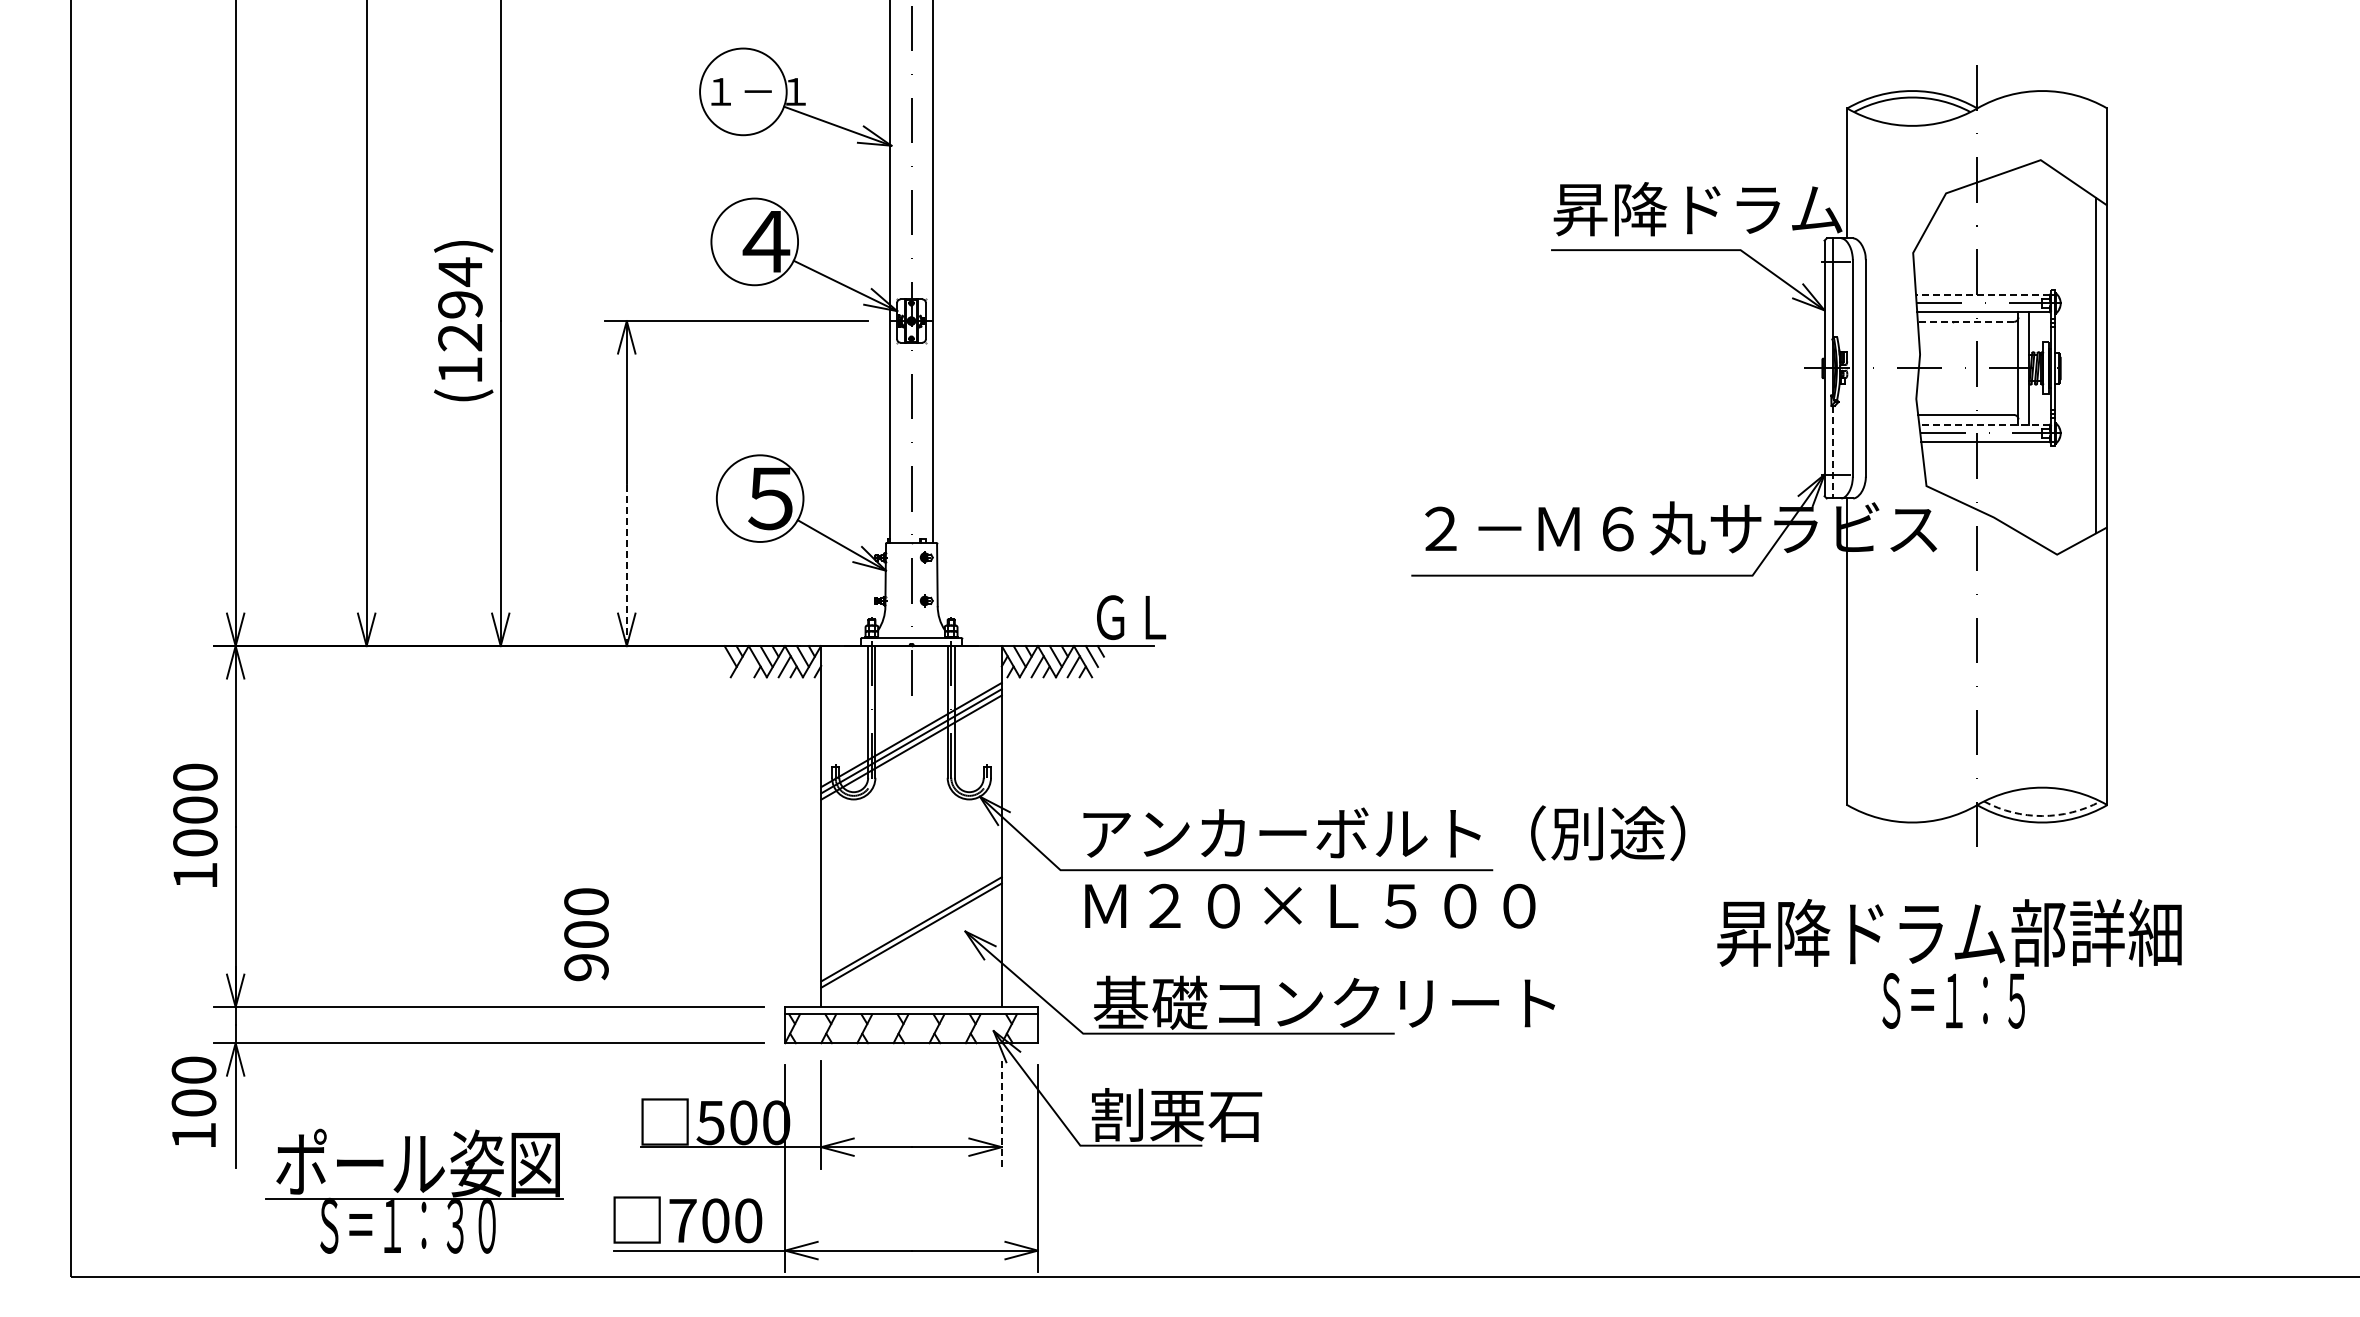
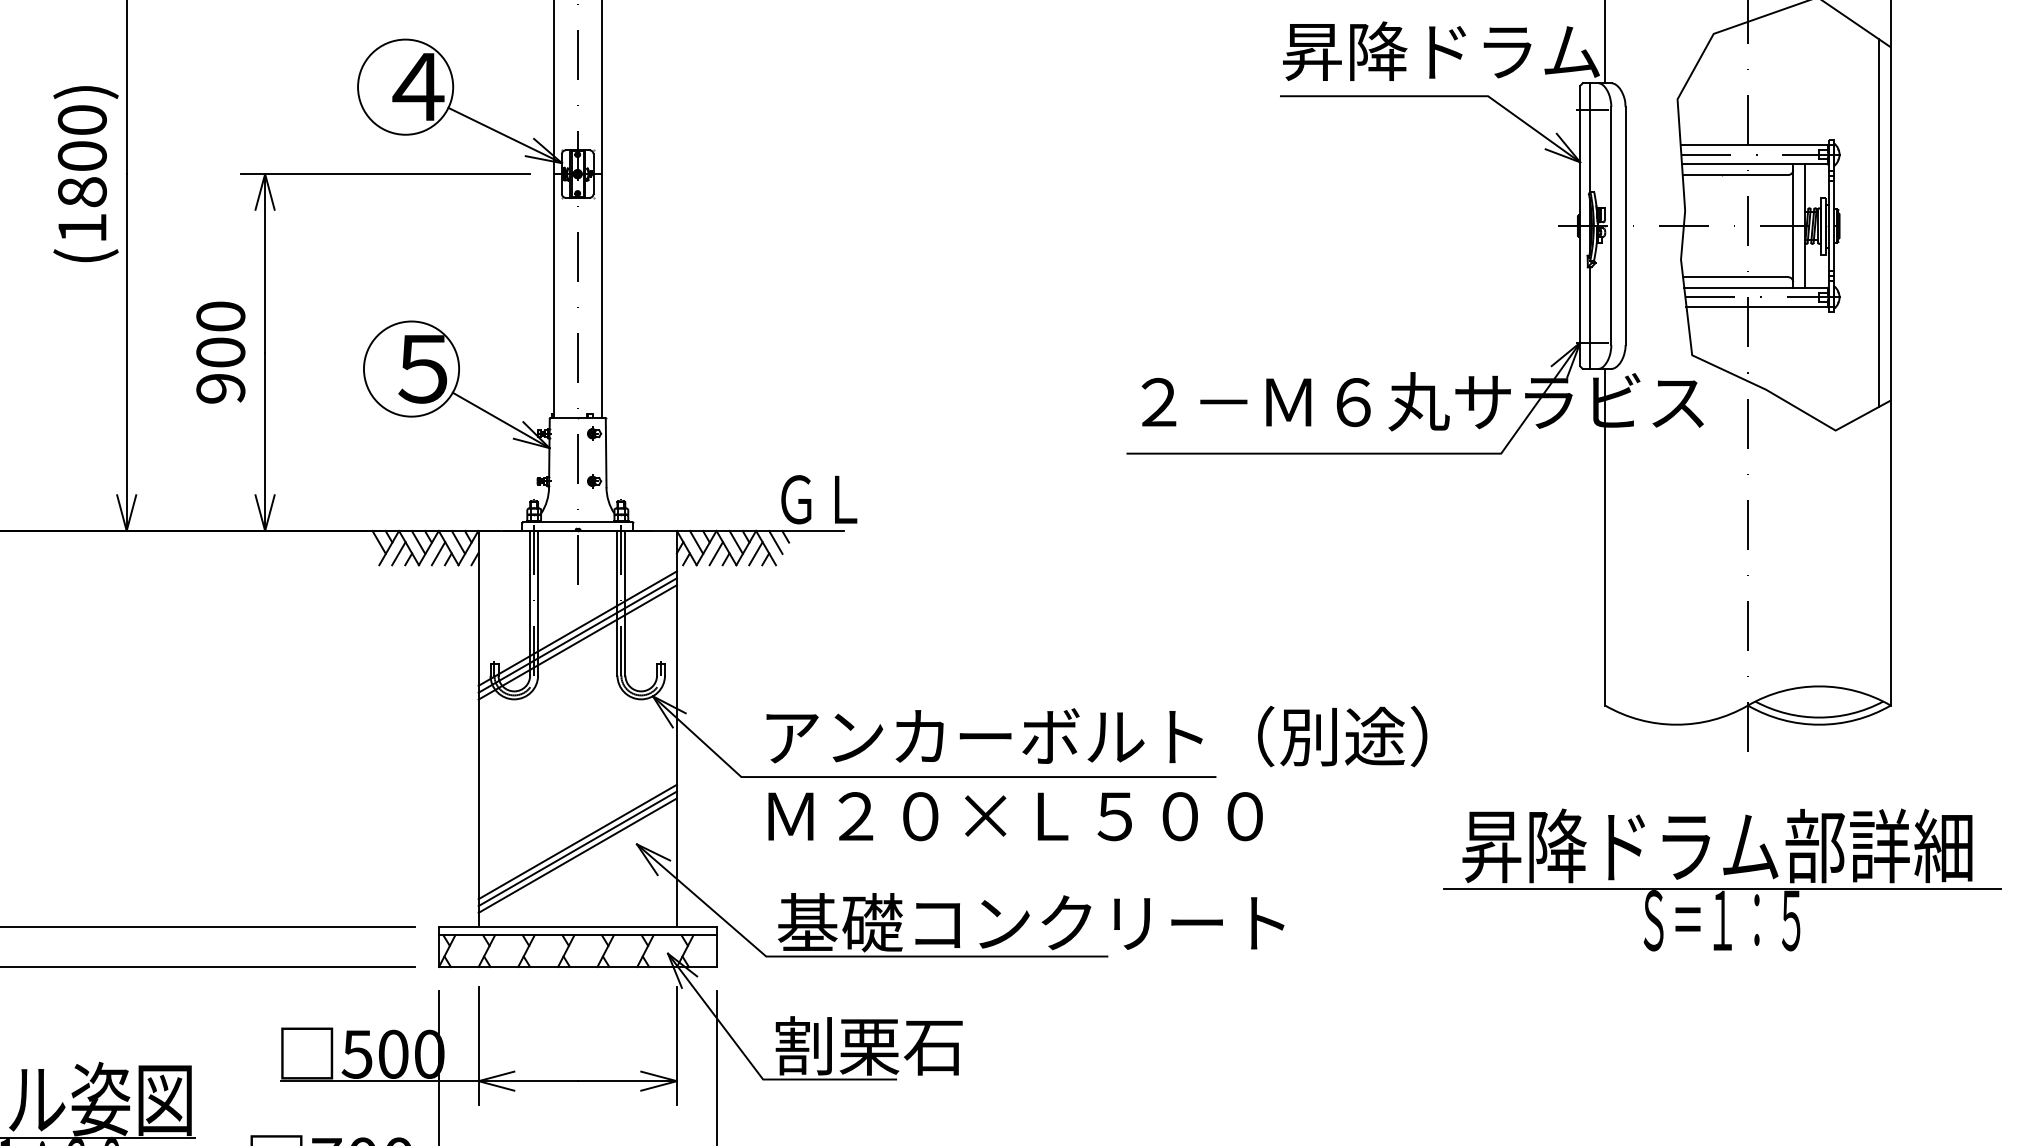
line: (1982, 294) -> (1753, 144), dashed -> solid
text: (460, 304) -> (82, 155), (1294) -> (1800)
line: (1965, 321) -> (1735, 174), dashed -> solid
line: (1984, 424) -> (1755, 287), dashed -> solid
line: (1833, 452) -> (1590, 318), dashed -> solid
line: (626, 564) -> (264, 441), dashed -> solid
line: (748, 666) -> (398, 553), added
arc: (2042, 816) -> (1819, 718), dashed -> solid
text: (586, 934) -> (220, 352), moved
line: (911, 941) -> (577, 855), added
line: (1953, 971) -> (1721, 888), added
line: (1001, 1115) -> (676, 1046), dashed -> solid

